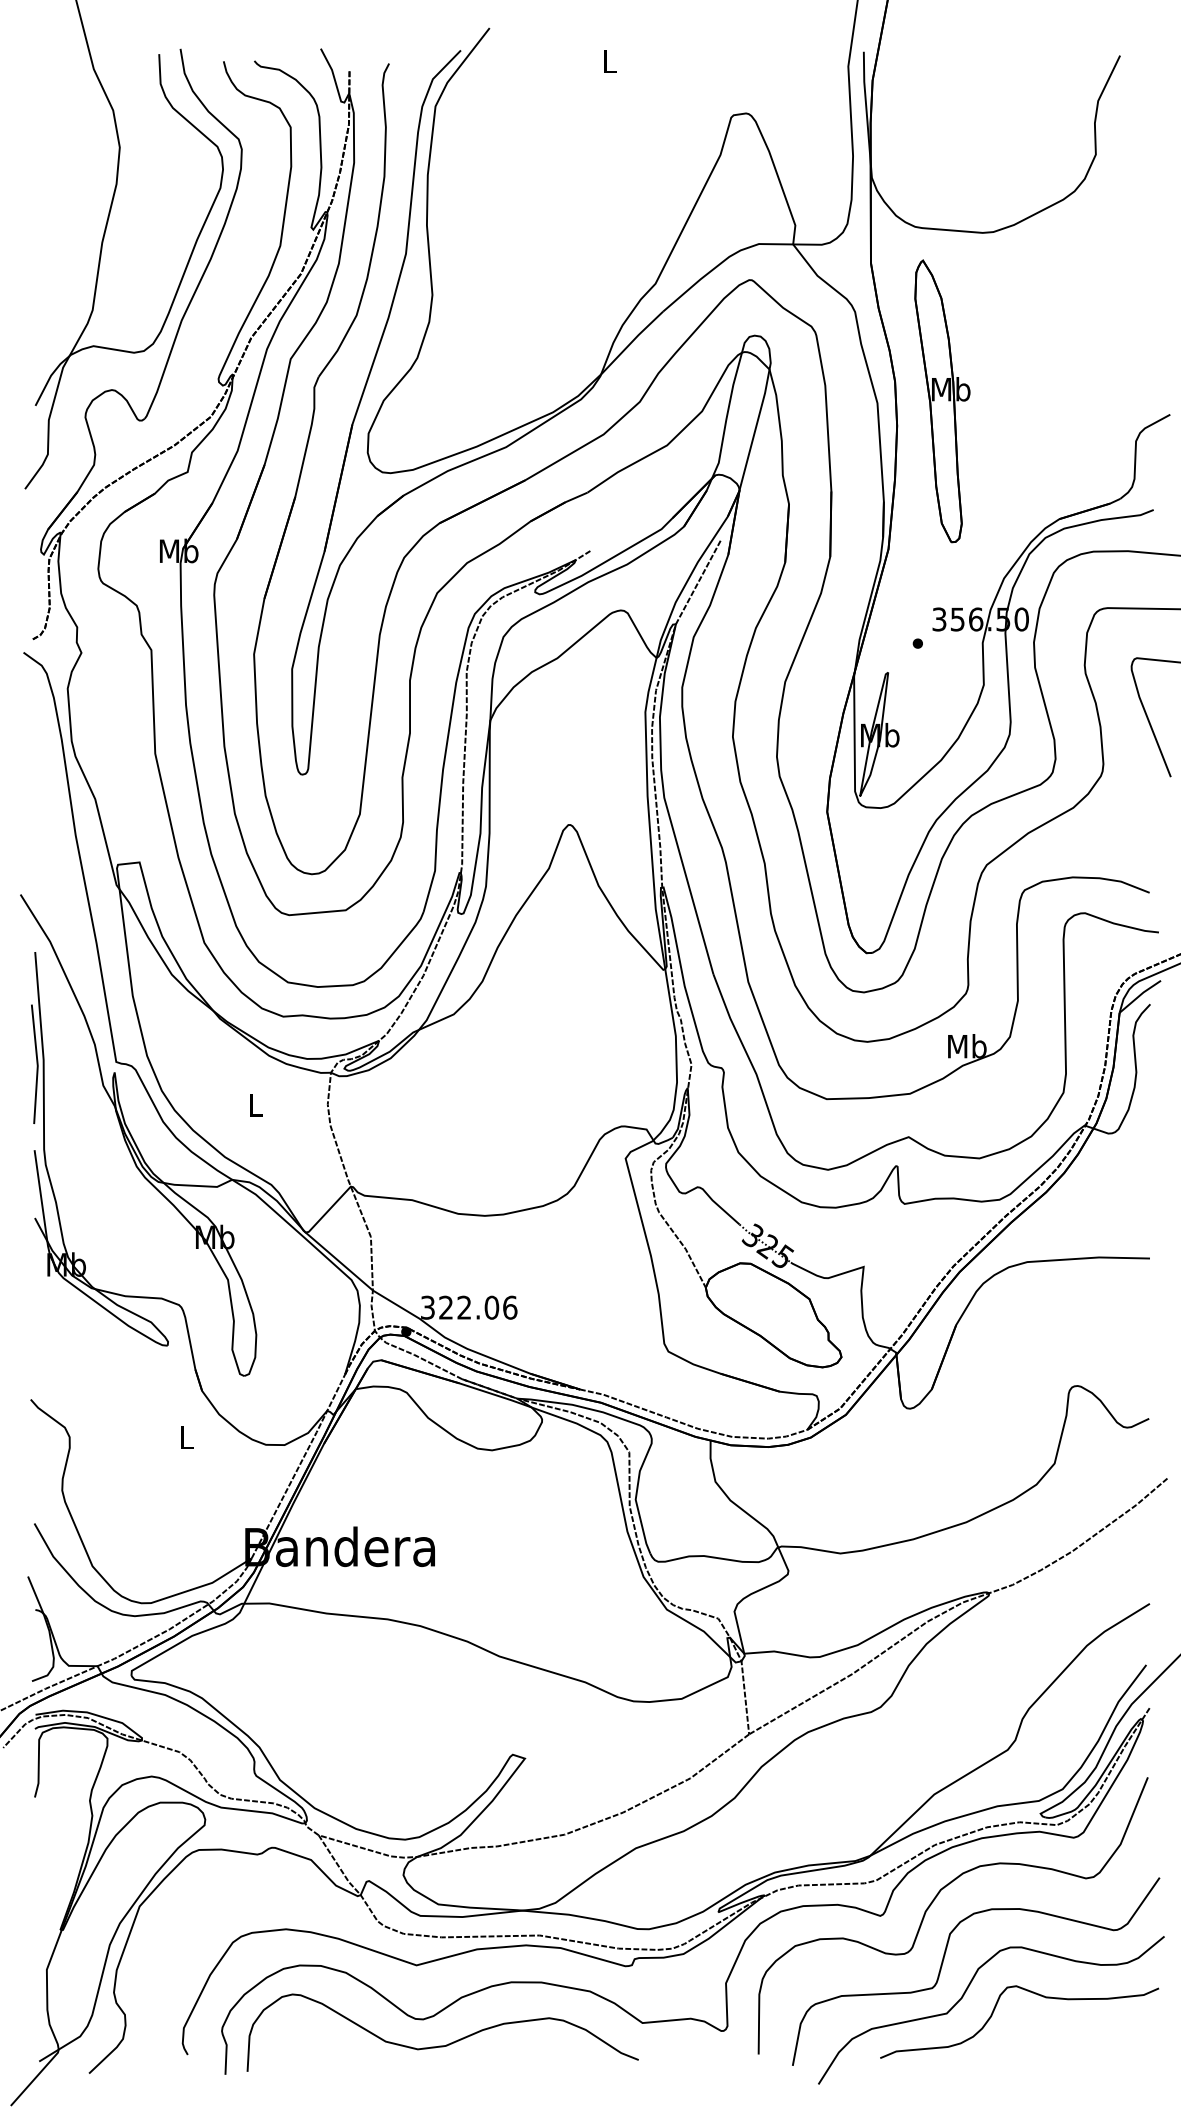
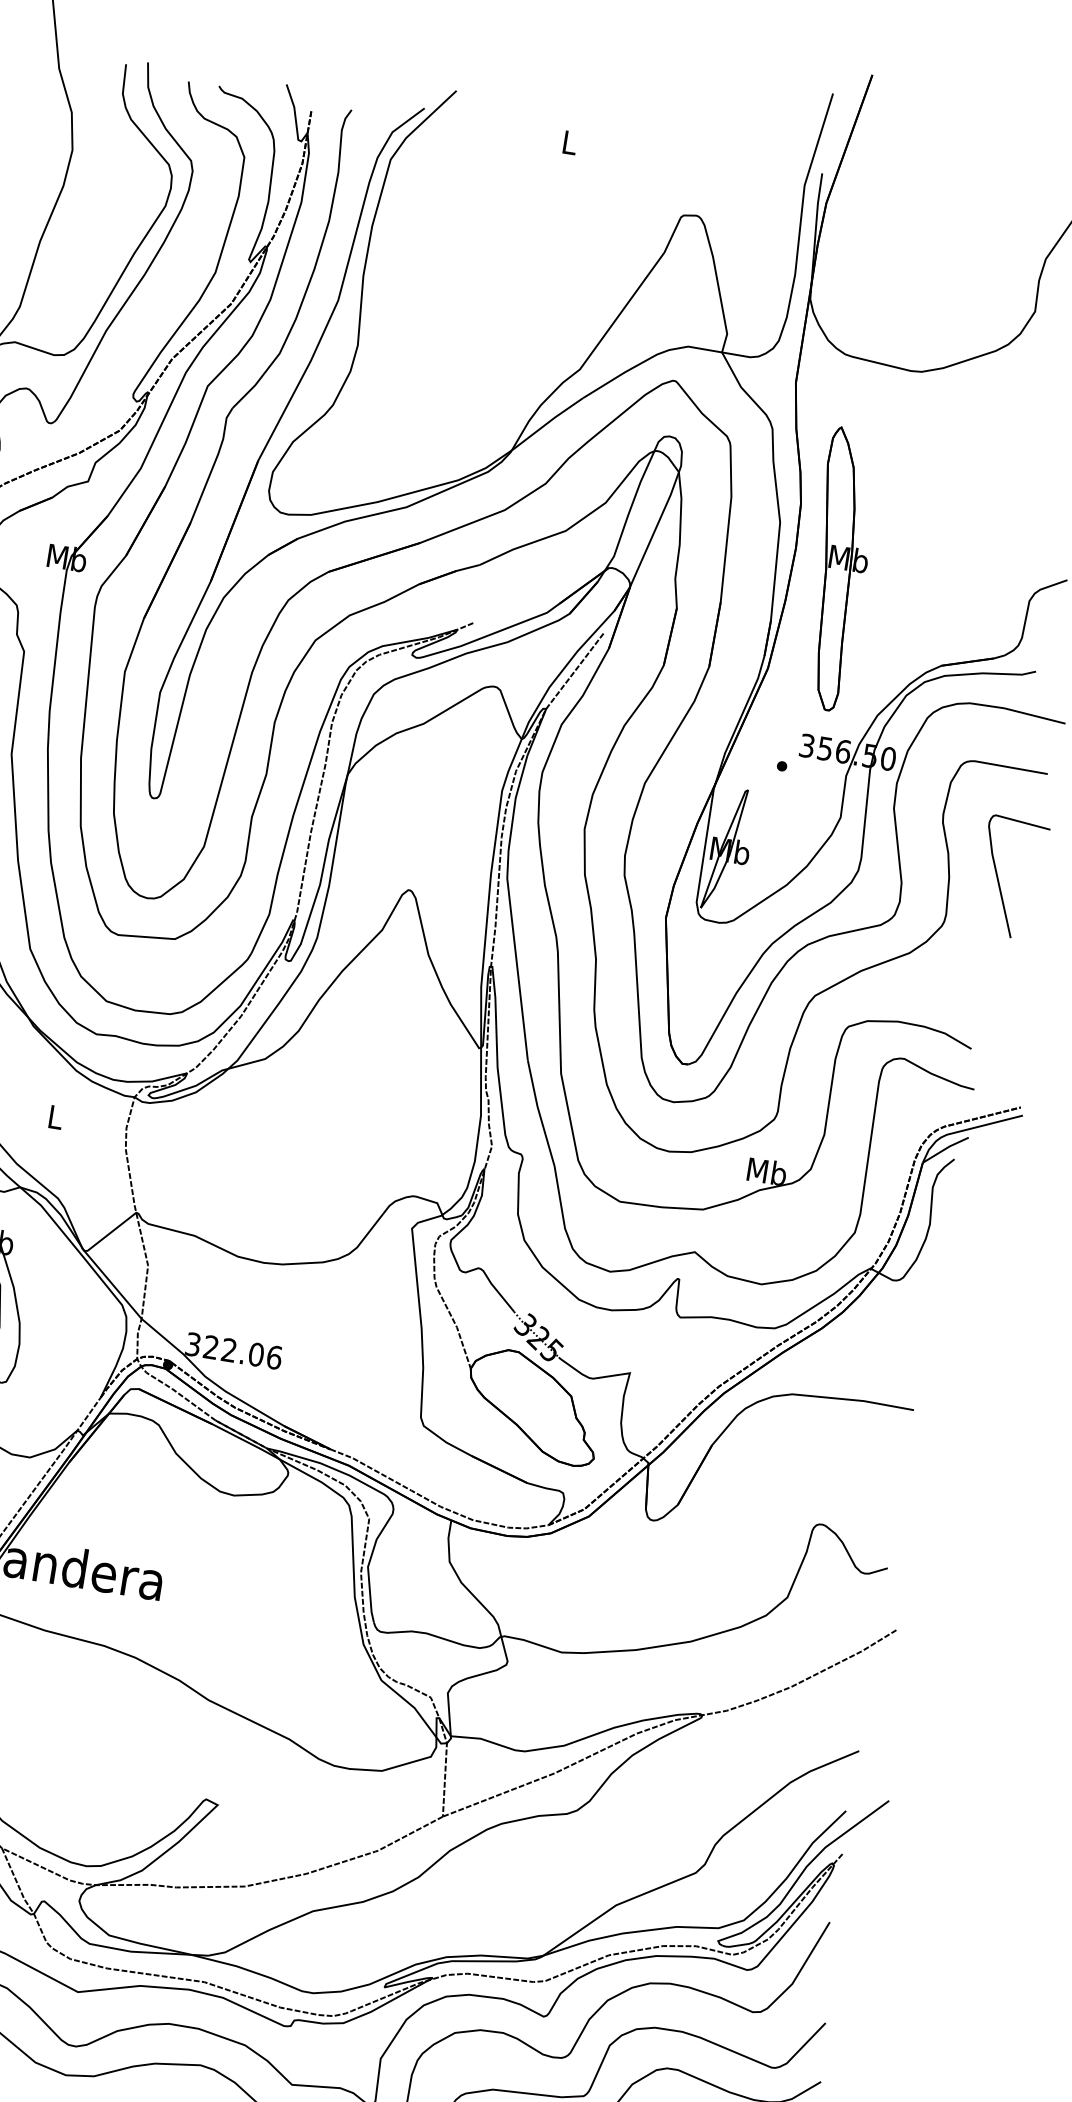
part: (942, 401) -> (838, 569), moved

